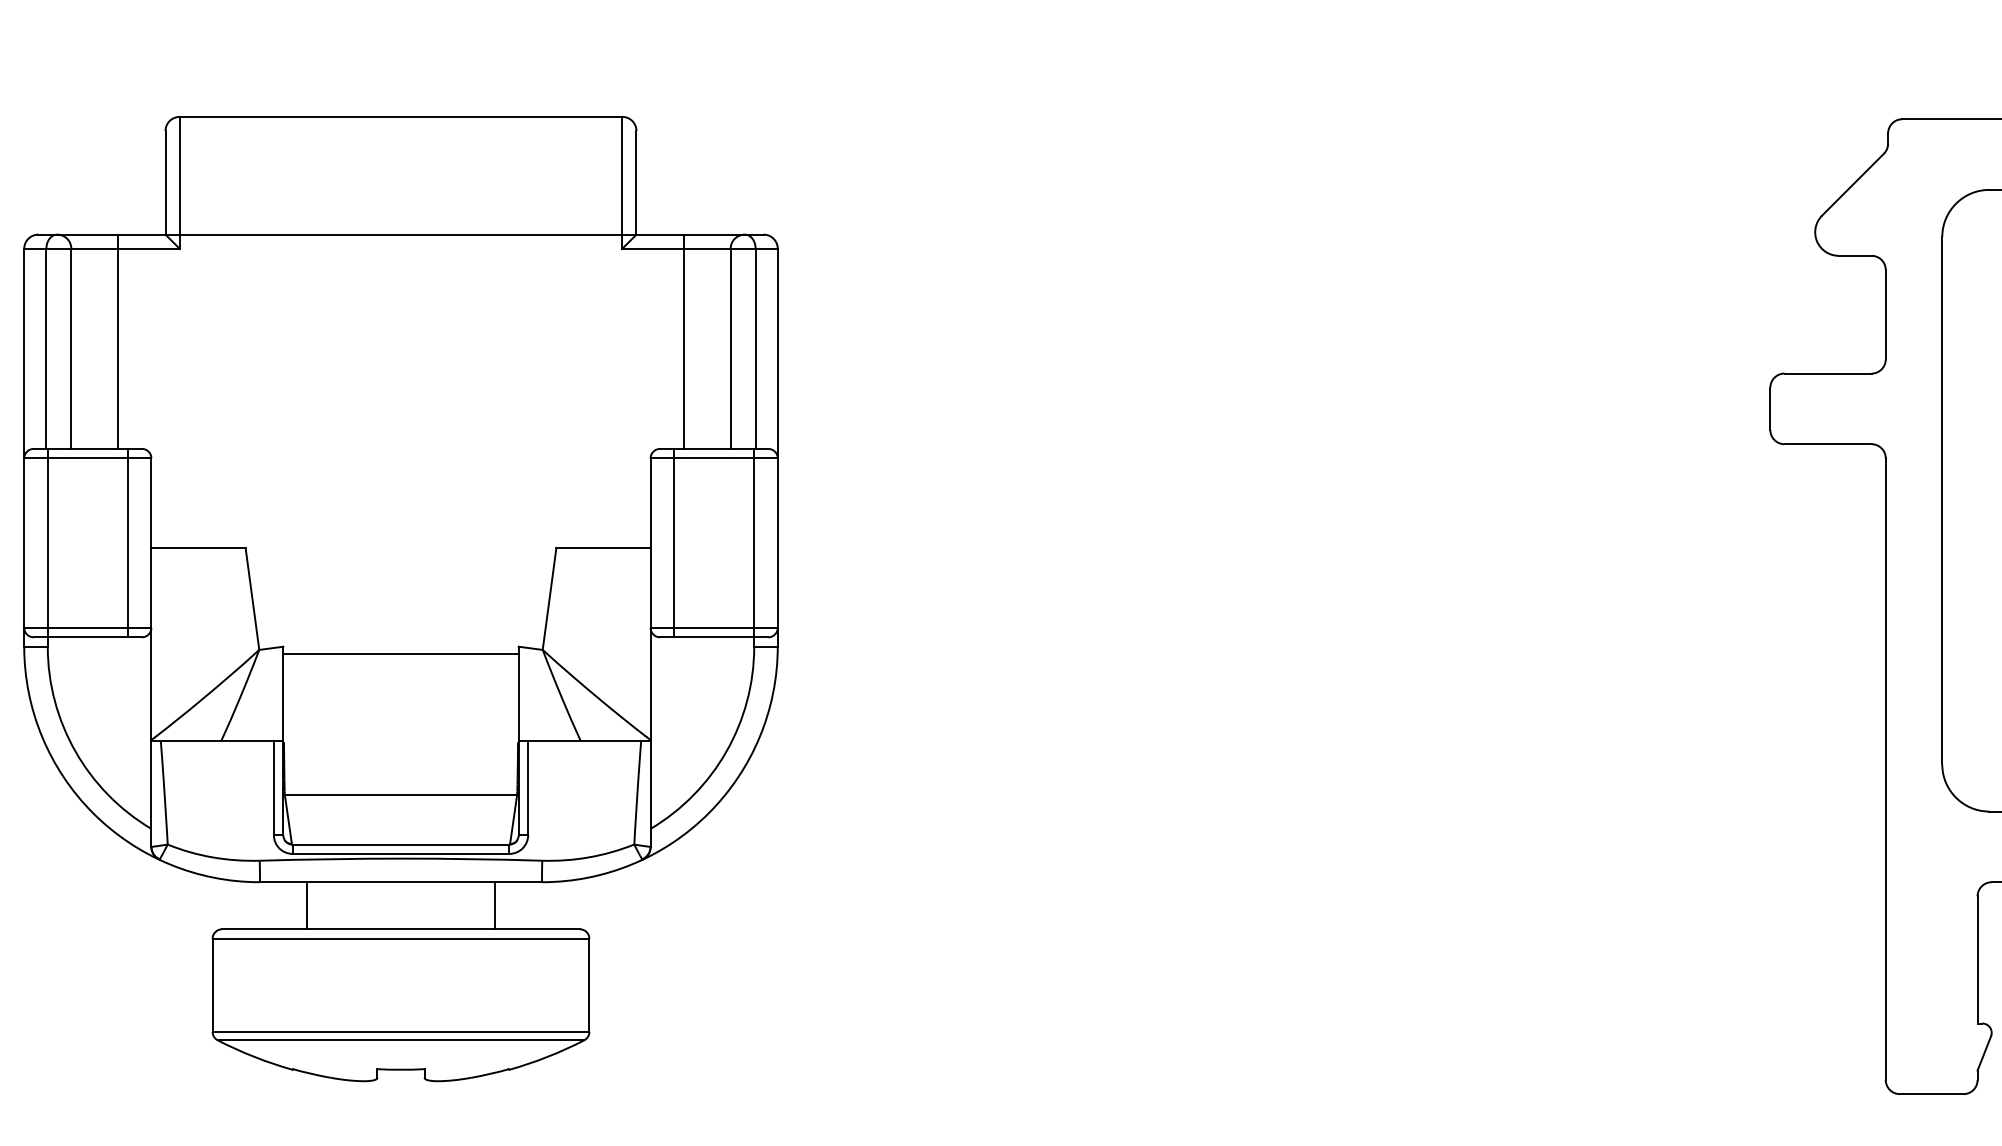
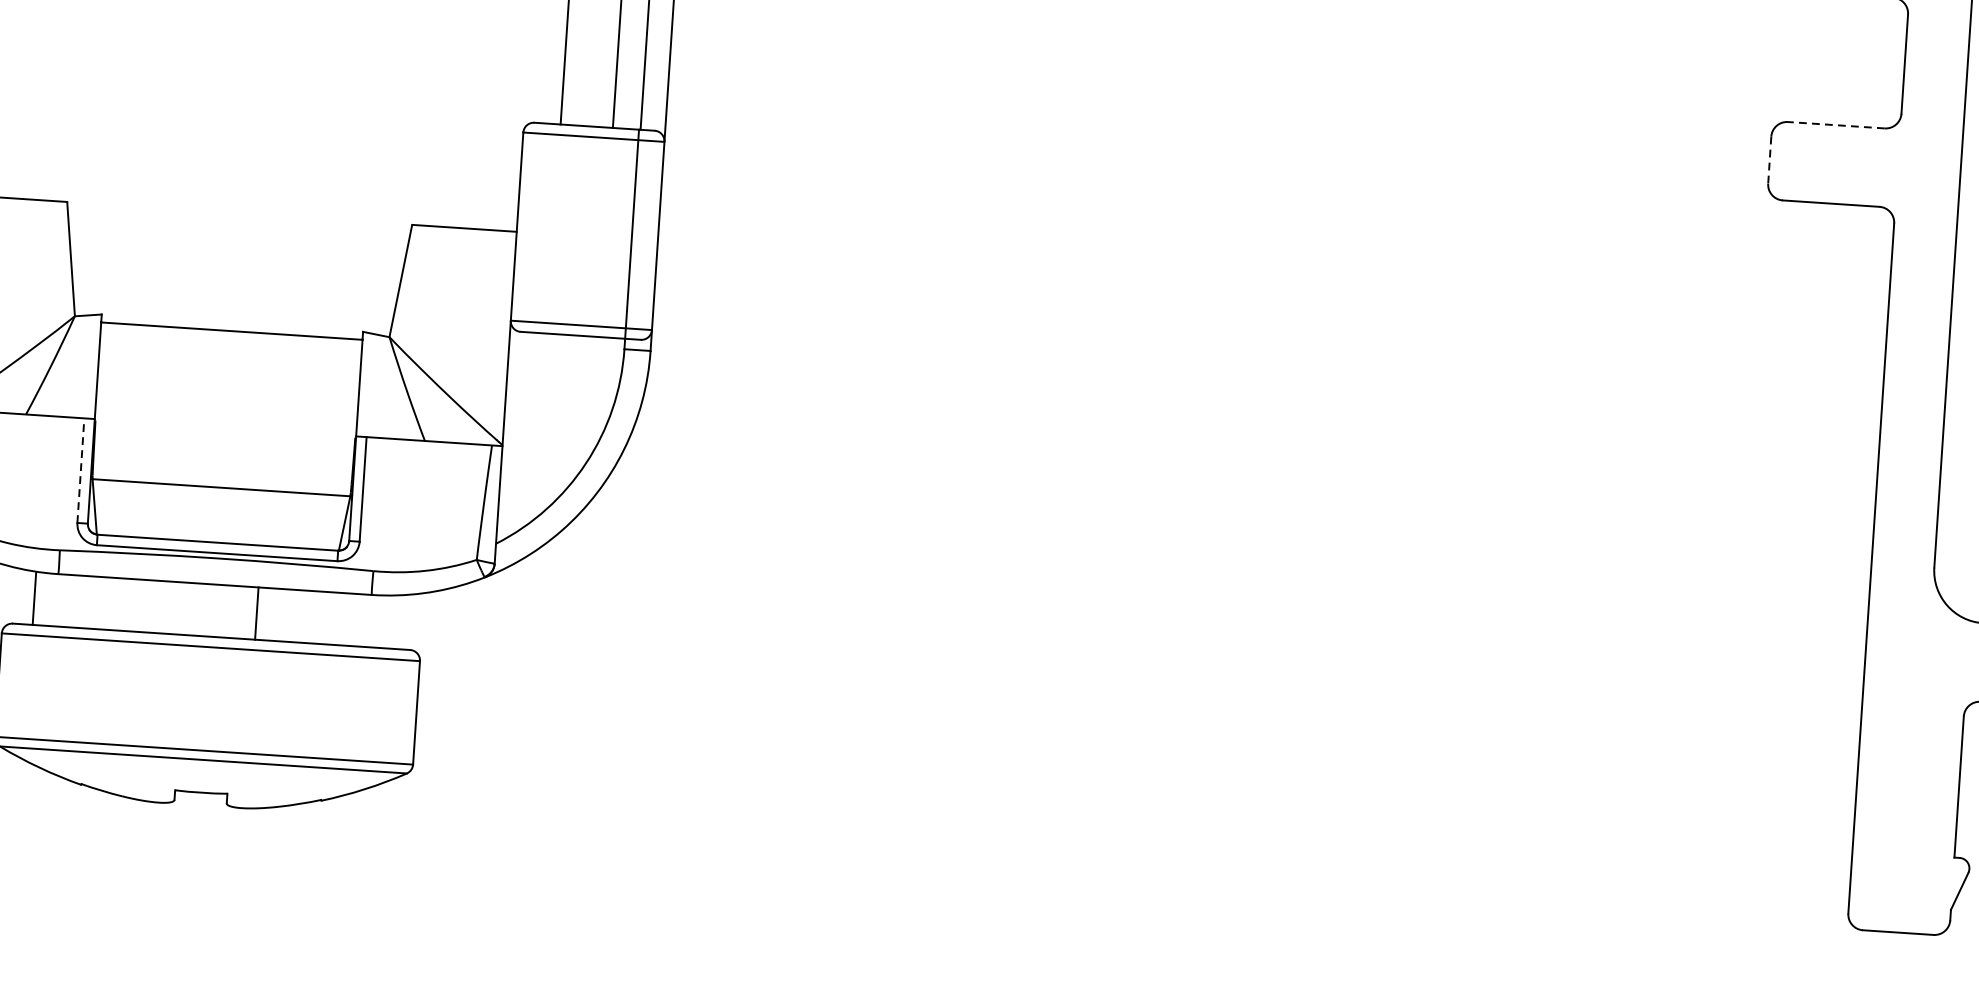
line: (1828, 373) -> (1836, 125), solid -> dashed
line: (1770, 409) -> (1769, 160), solid -> dashed
line: (674, 542) -> (543, 227), removed
line: (273, 787) -> (80, 470), solid -> dashed
line: (306, 905) -> (34, 598), moved
line: (495, 905) -> (257, 613), moved

